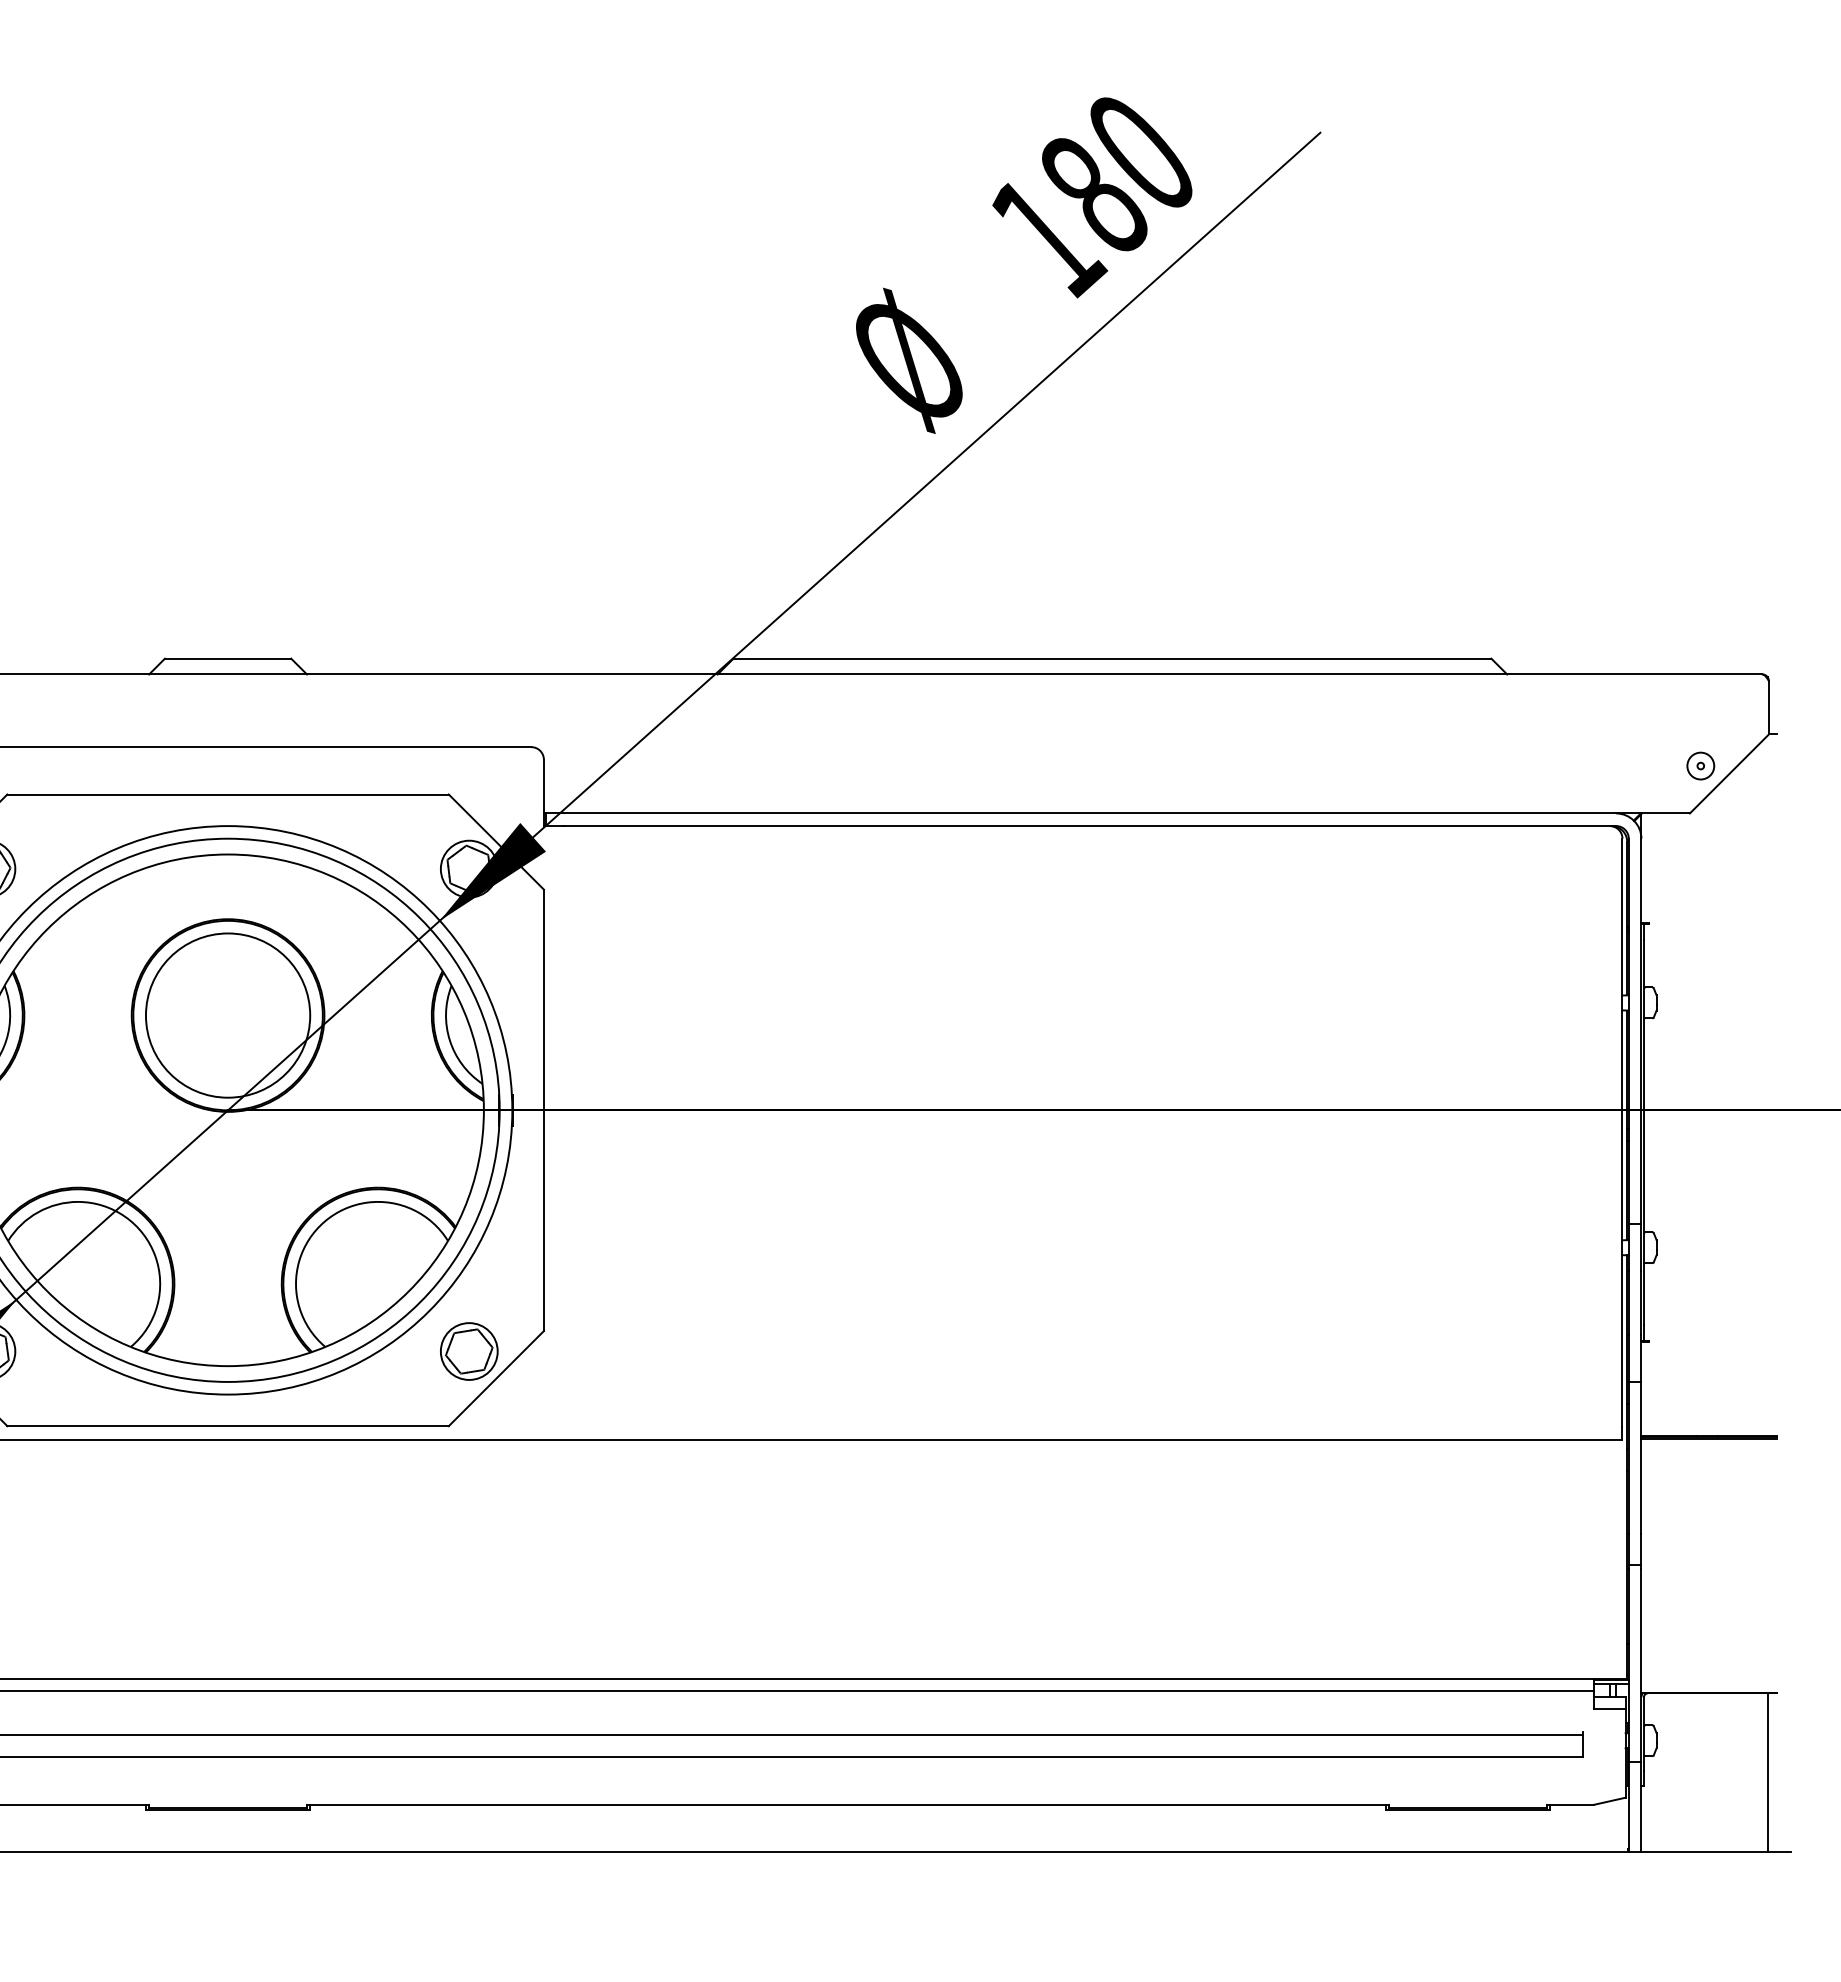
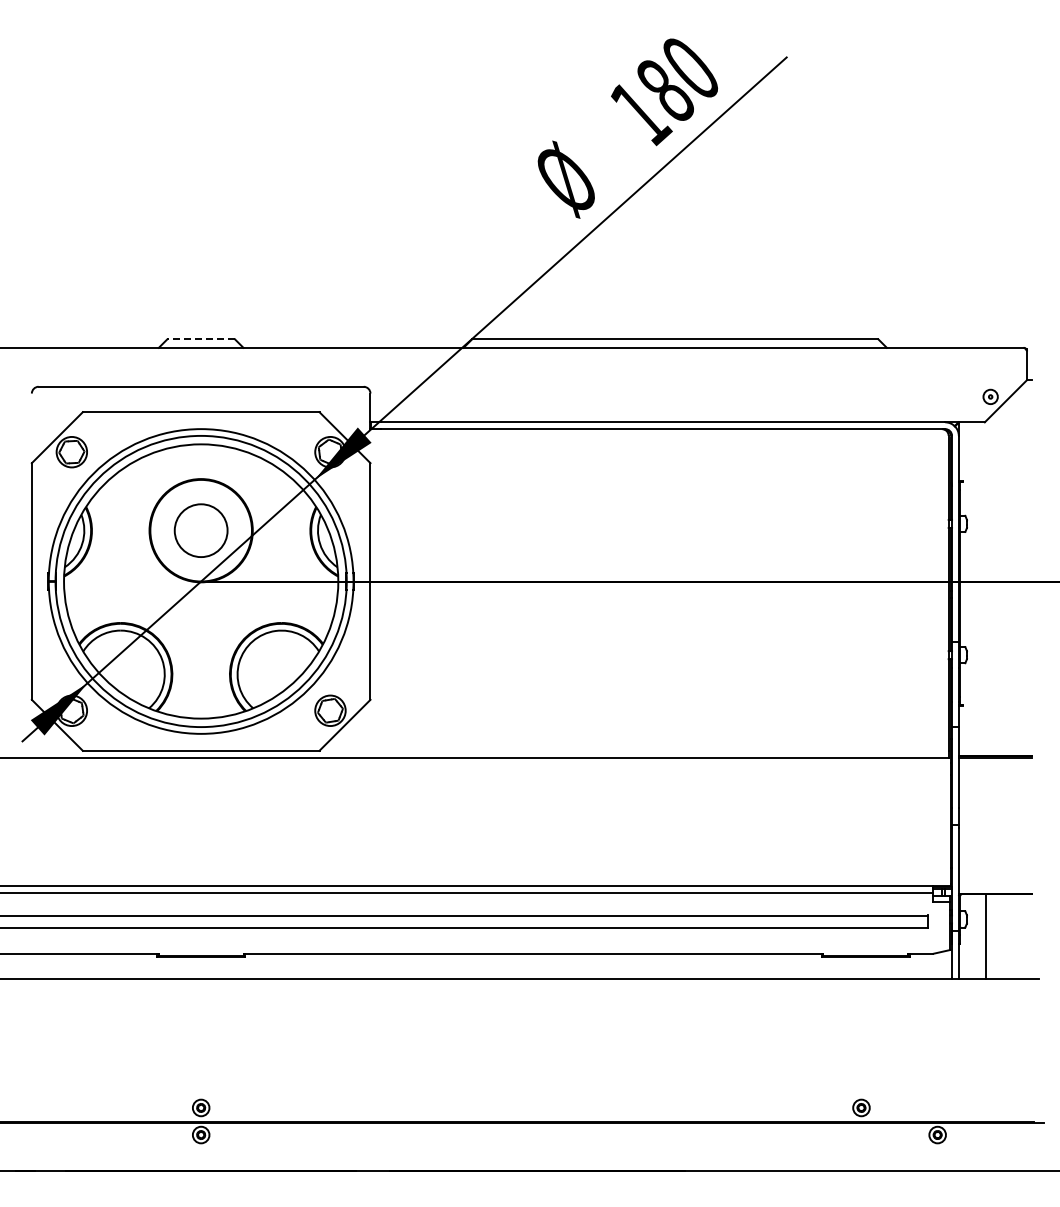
line: (228, 658) -> (201, 339), solid -> dashed
circle: (228, 1015) -> (201, 530), size x0.6
line: (1767, 1772) -> (985, 936), moved

